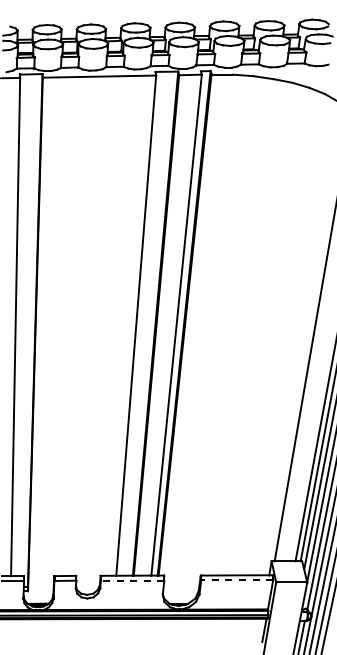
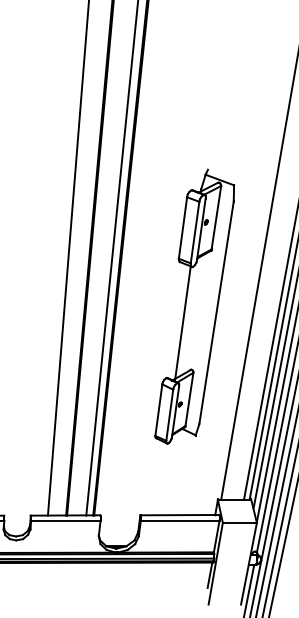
part: (250, 384) -> (194, 306), added
line: (132, 580) -> (65, 520), dashed -> solid
line: (237, 580) -> (180, 520), dashed -> solid

